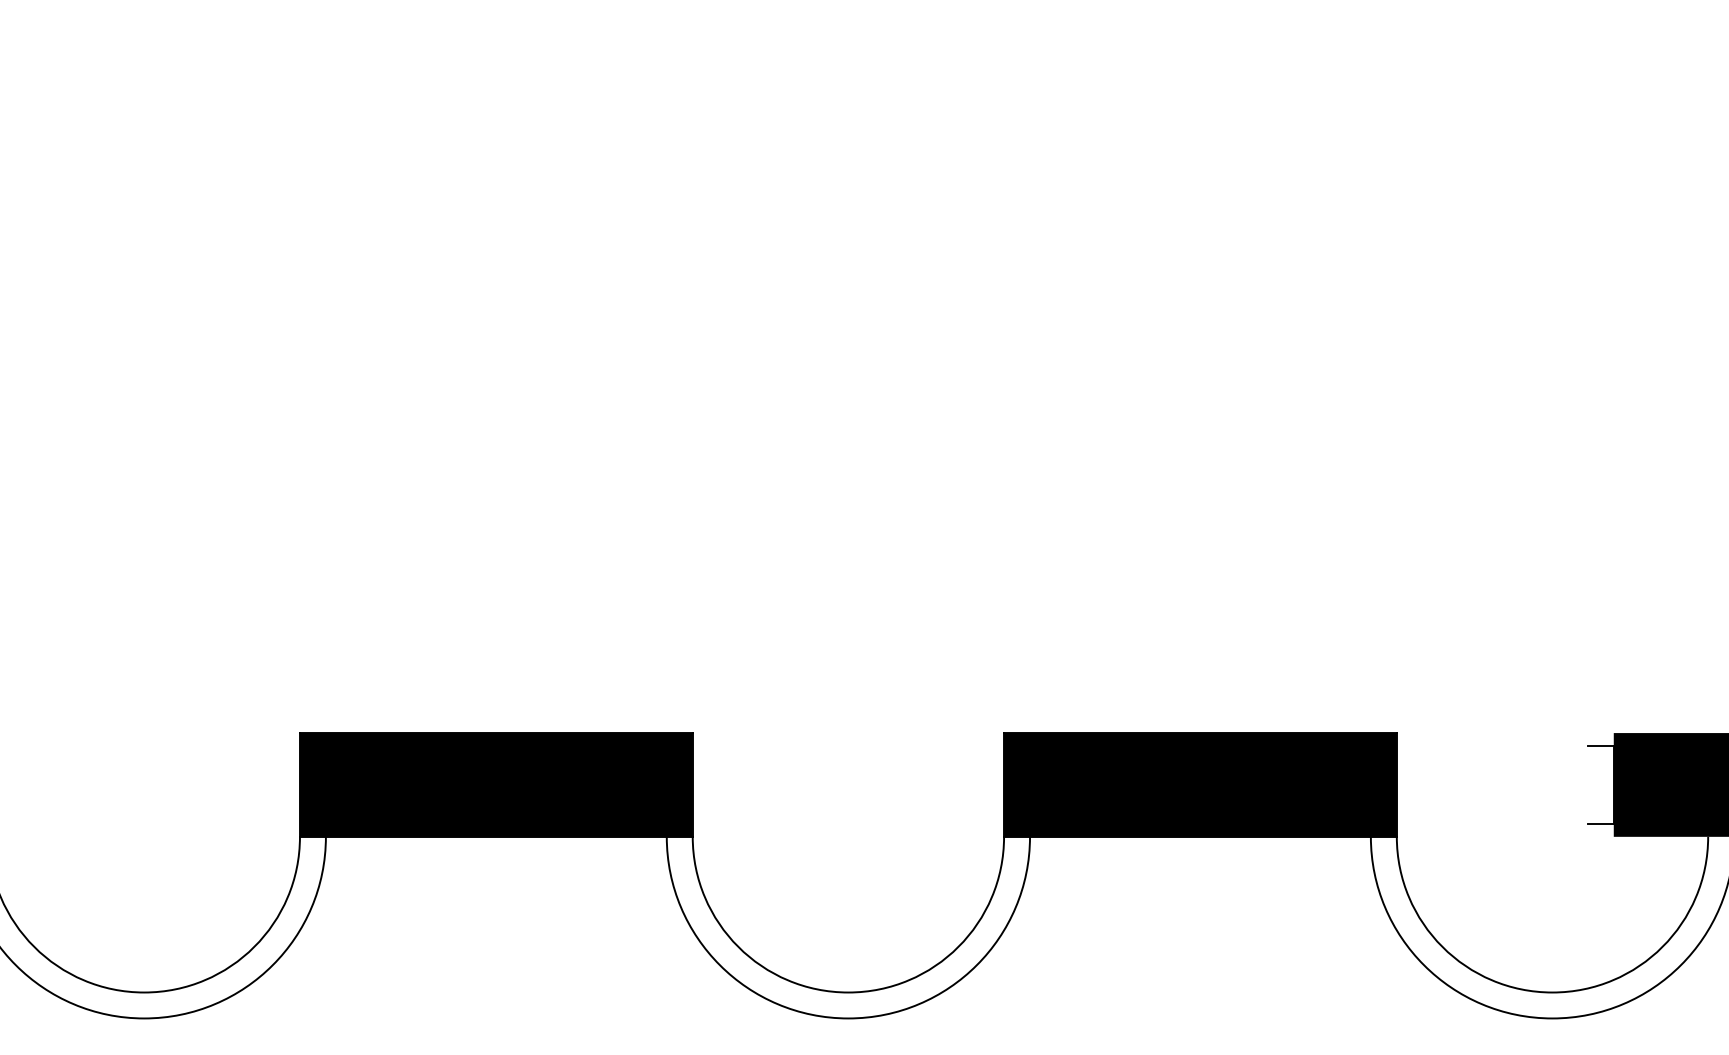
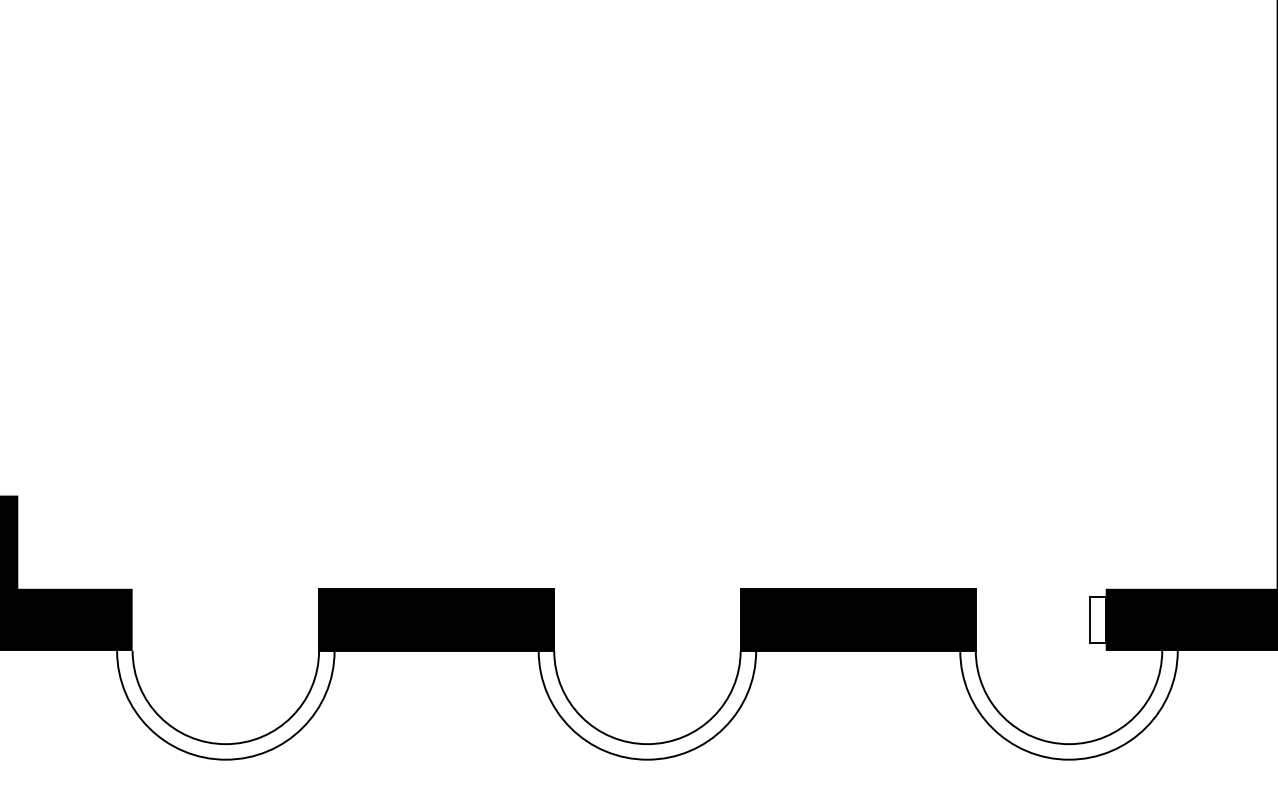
line: (1588, 784) -> (1090, 619), added

